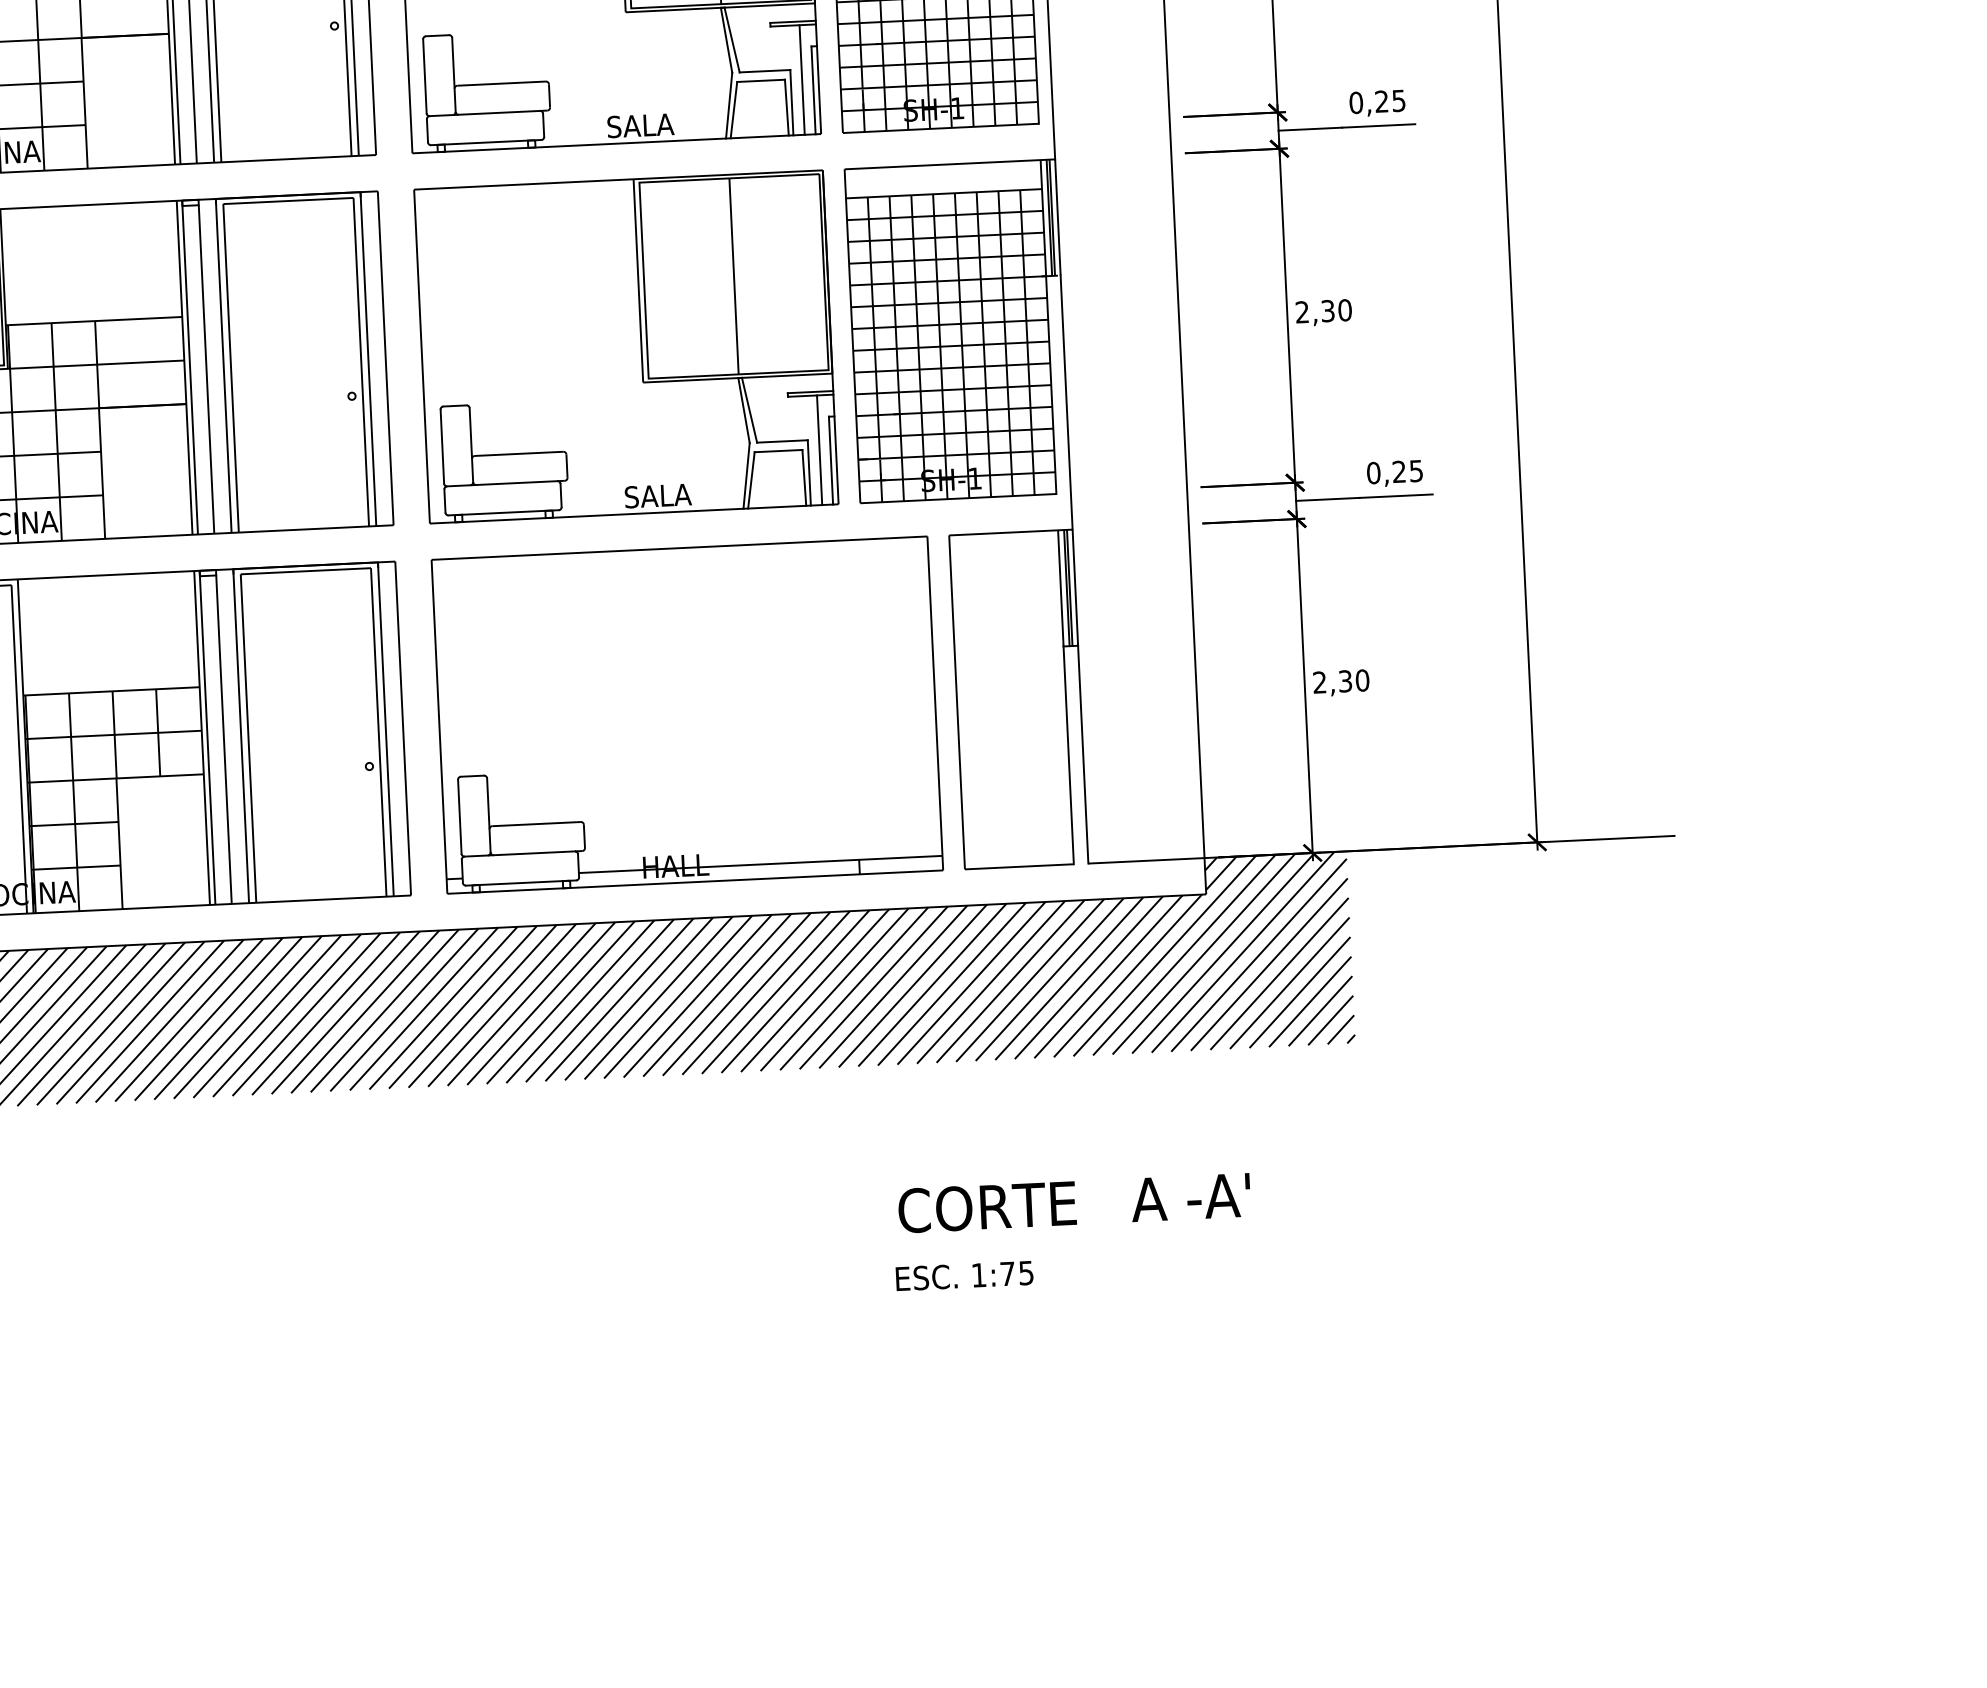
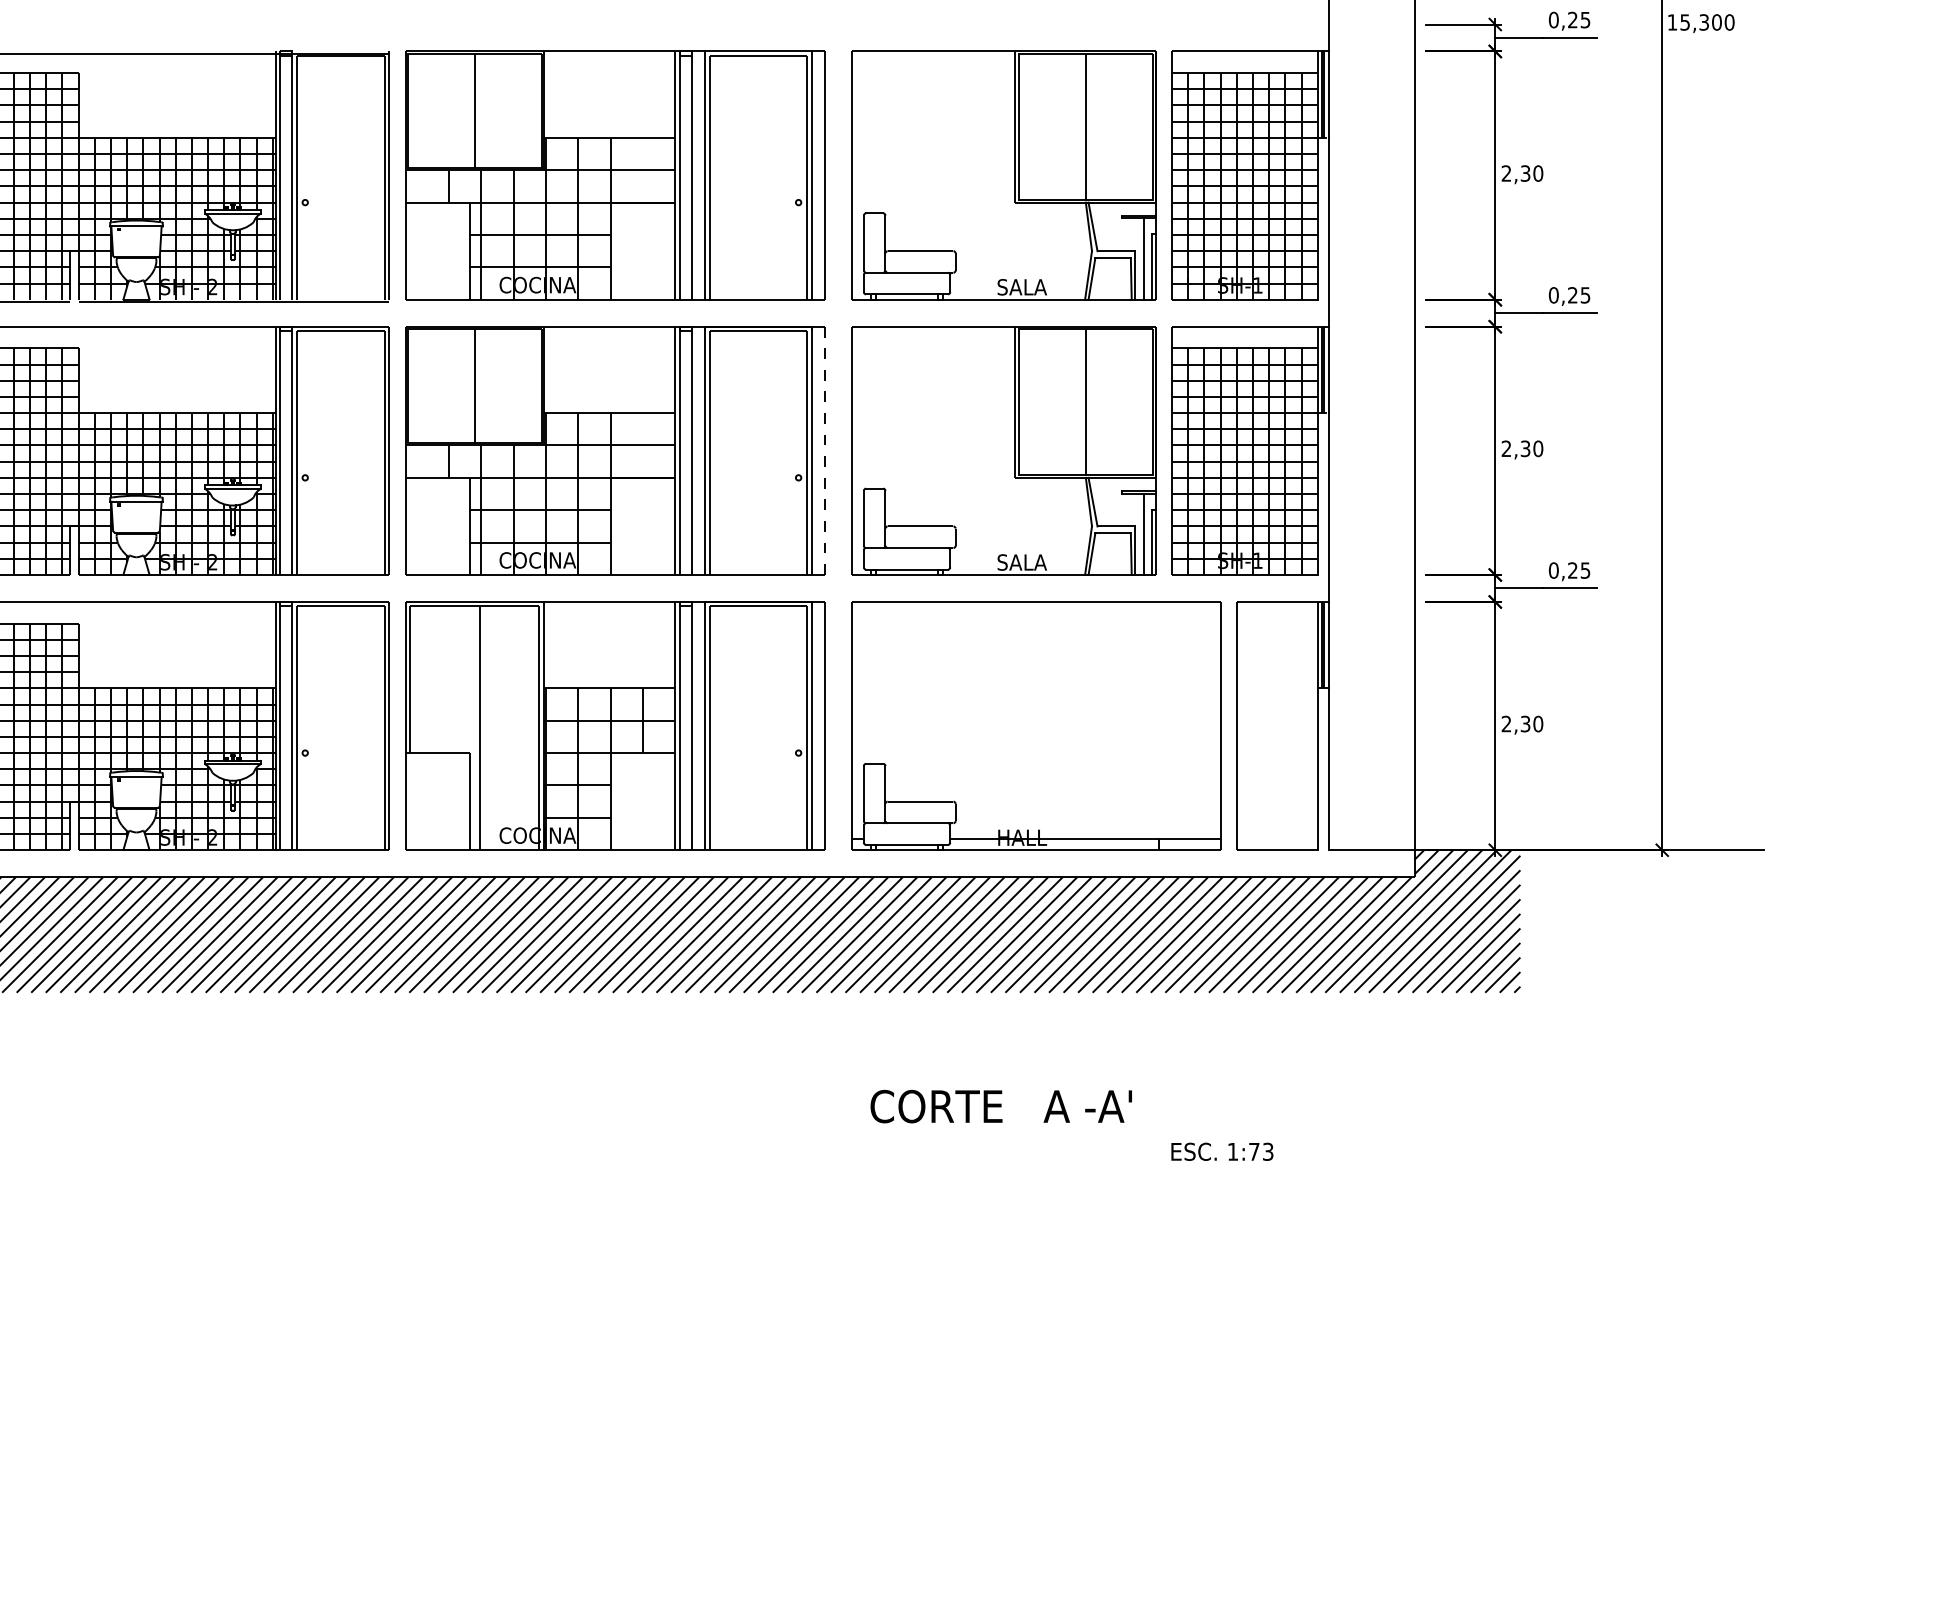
line: (385, 359) -> (824, 451), solid -> dashed
text: (1073, 1202) -> (1000, 1106), moved
text: (1026, 1272) -> (1268, 1151), 1:75 -> 1:73

